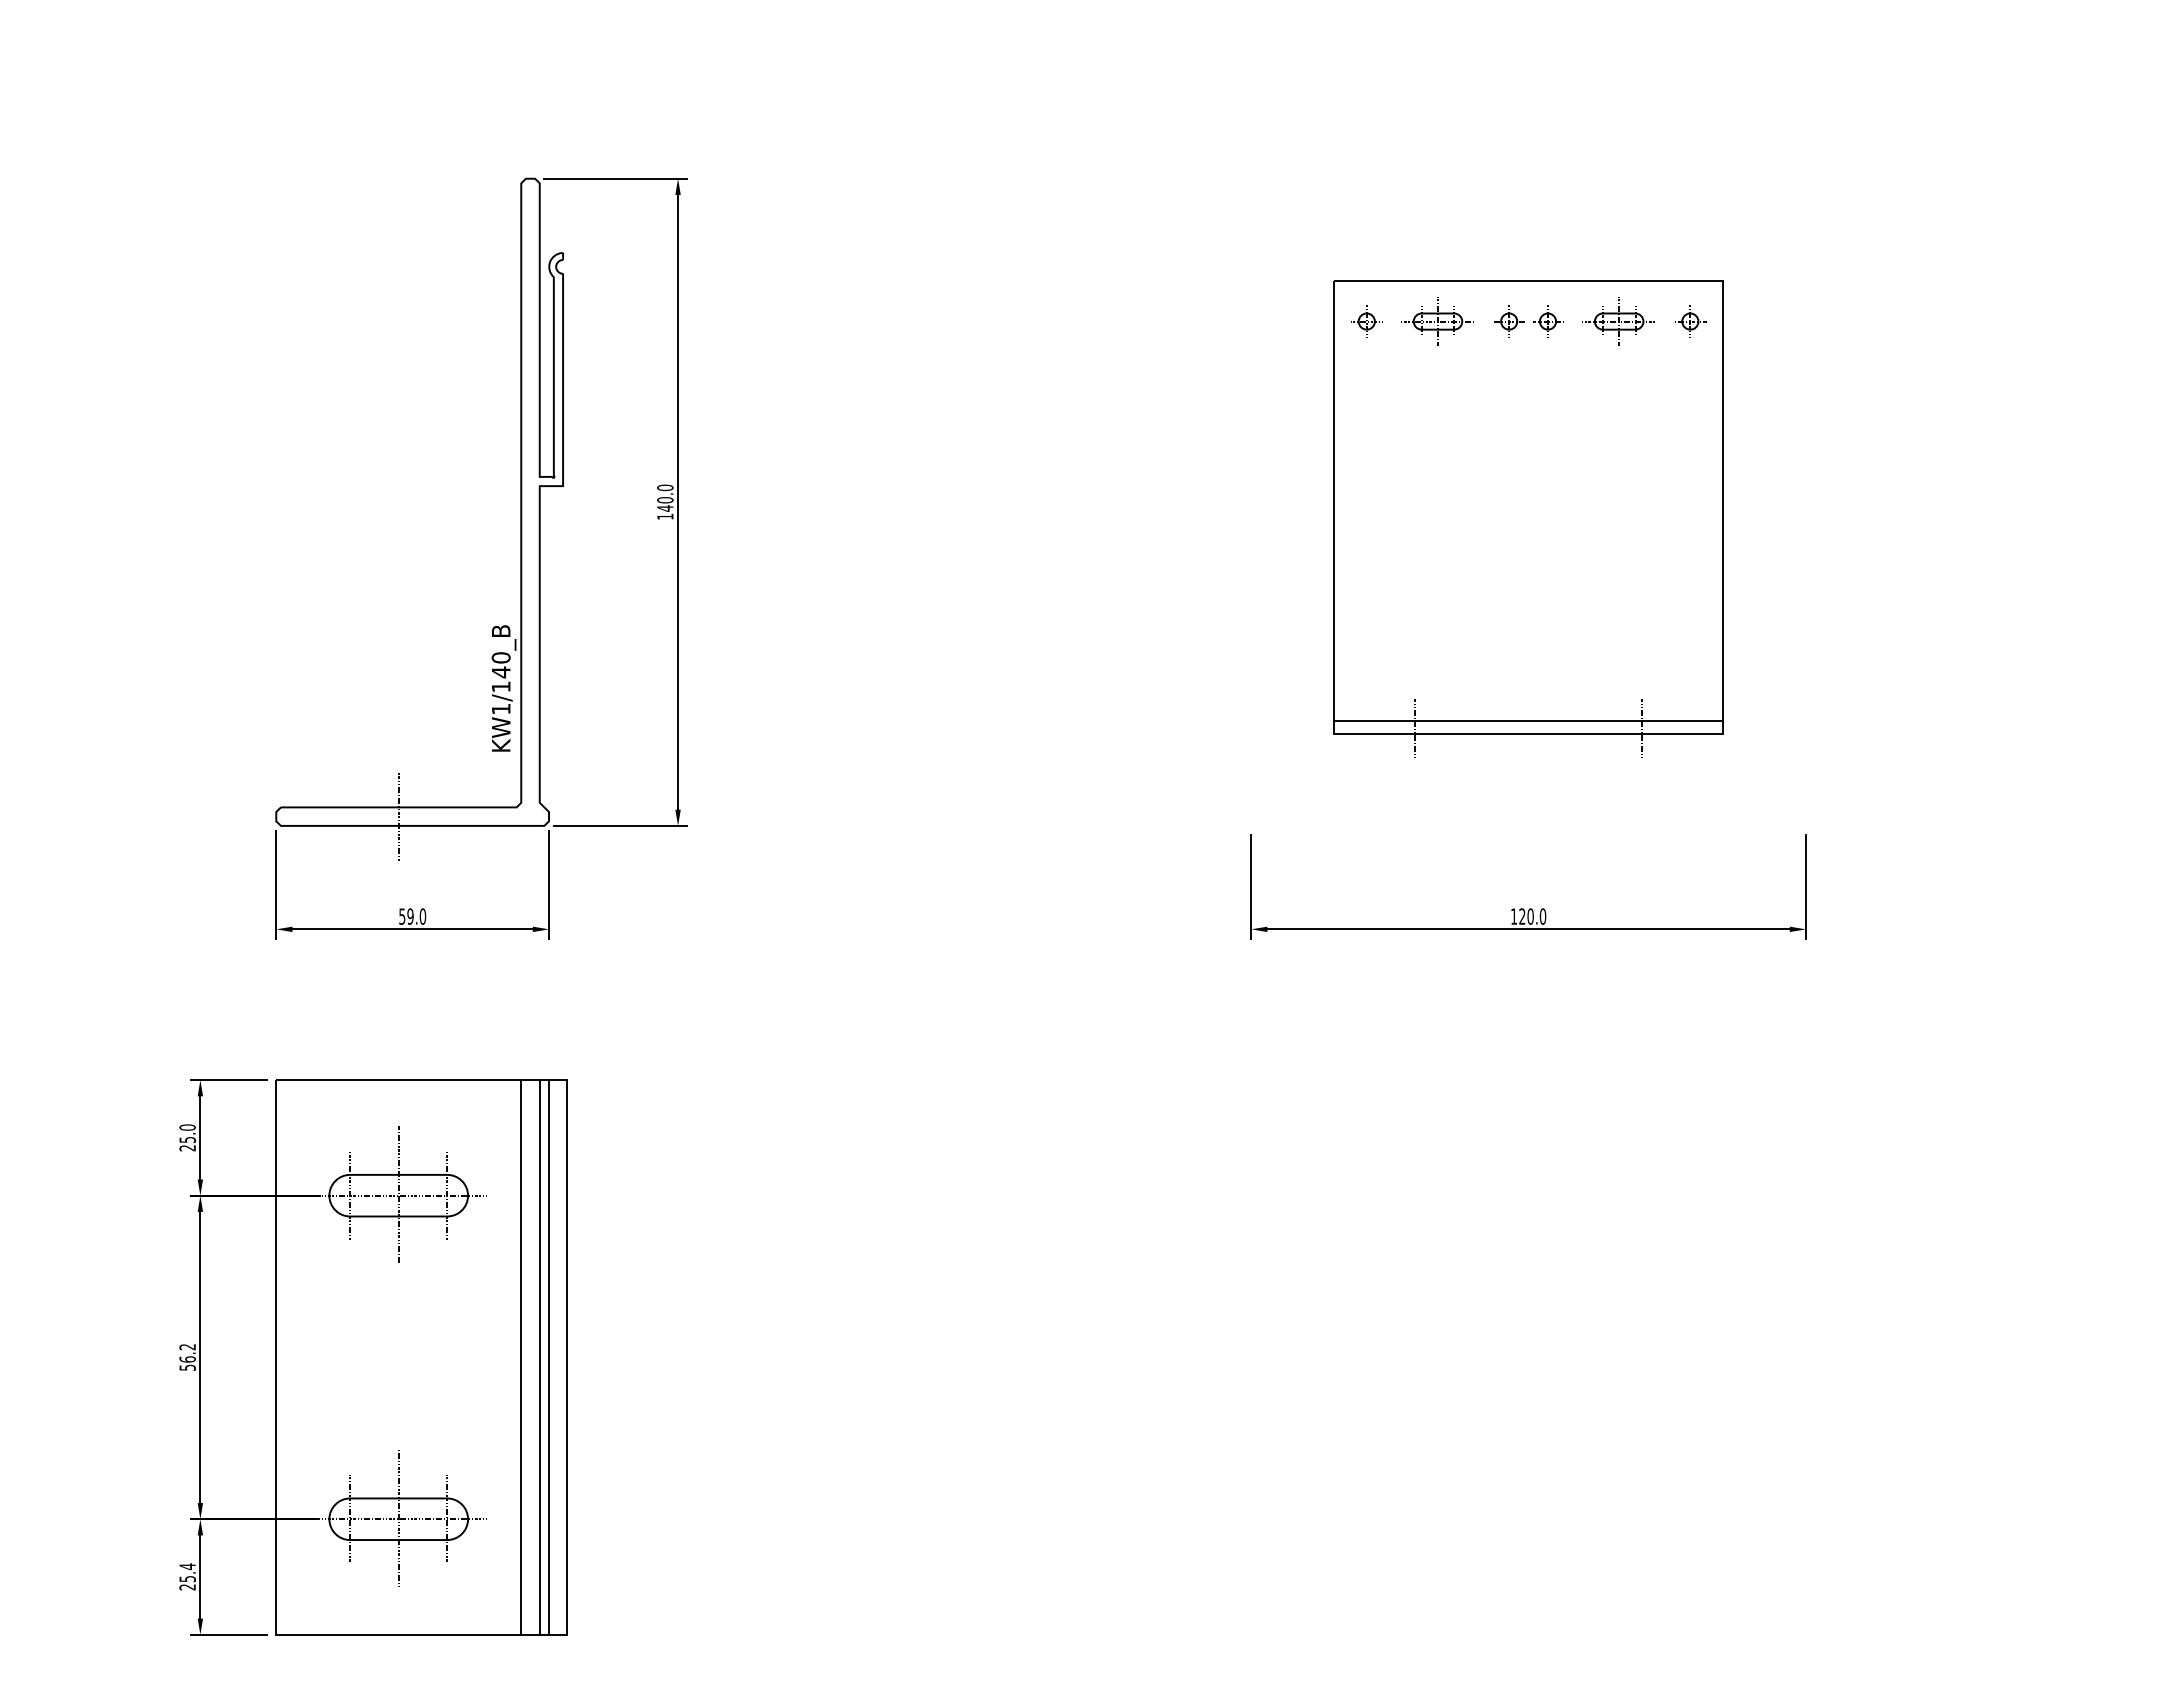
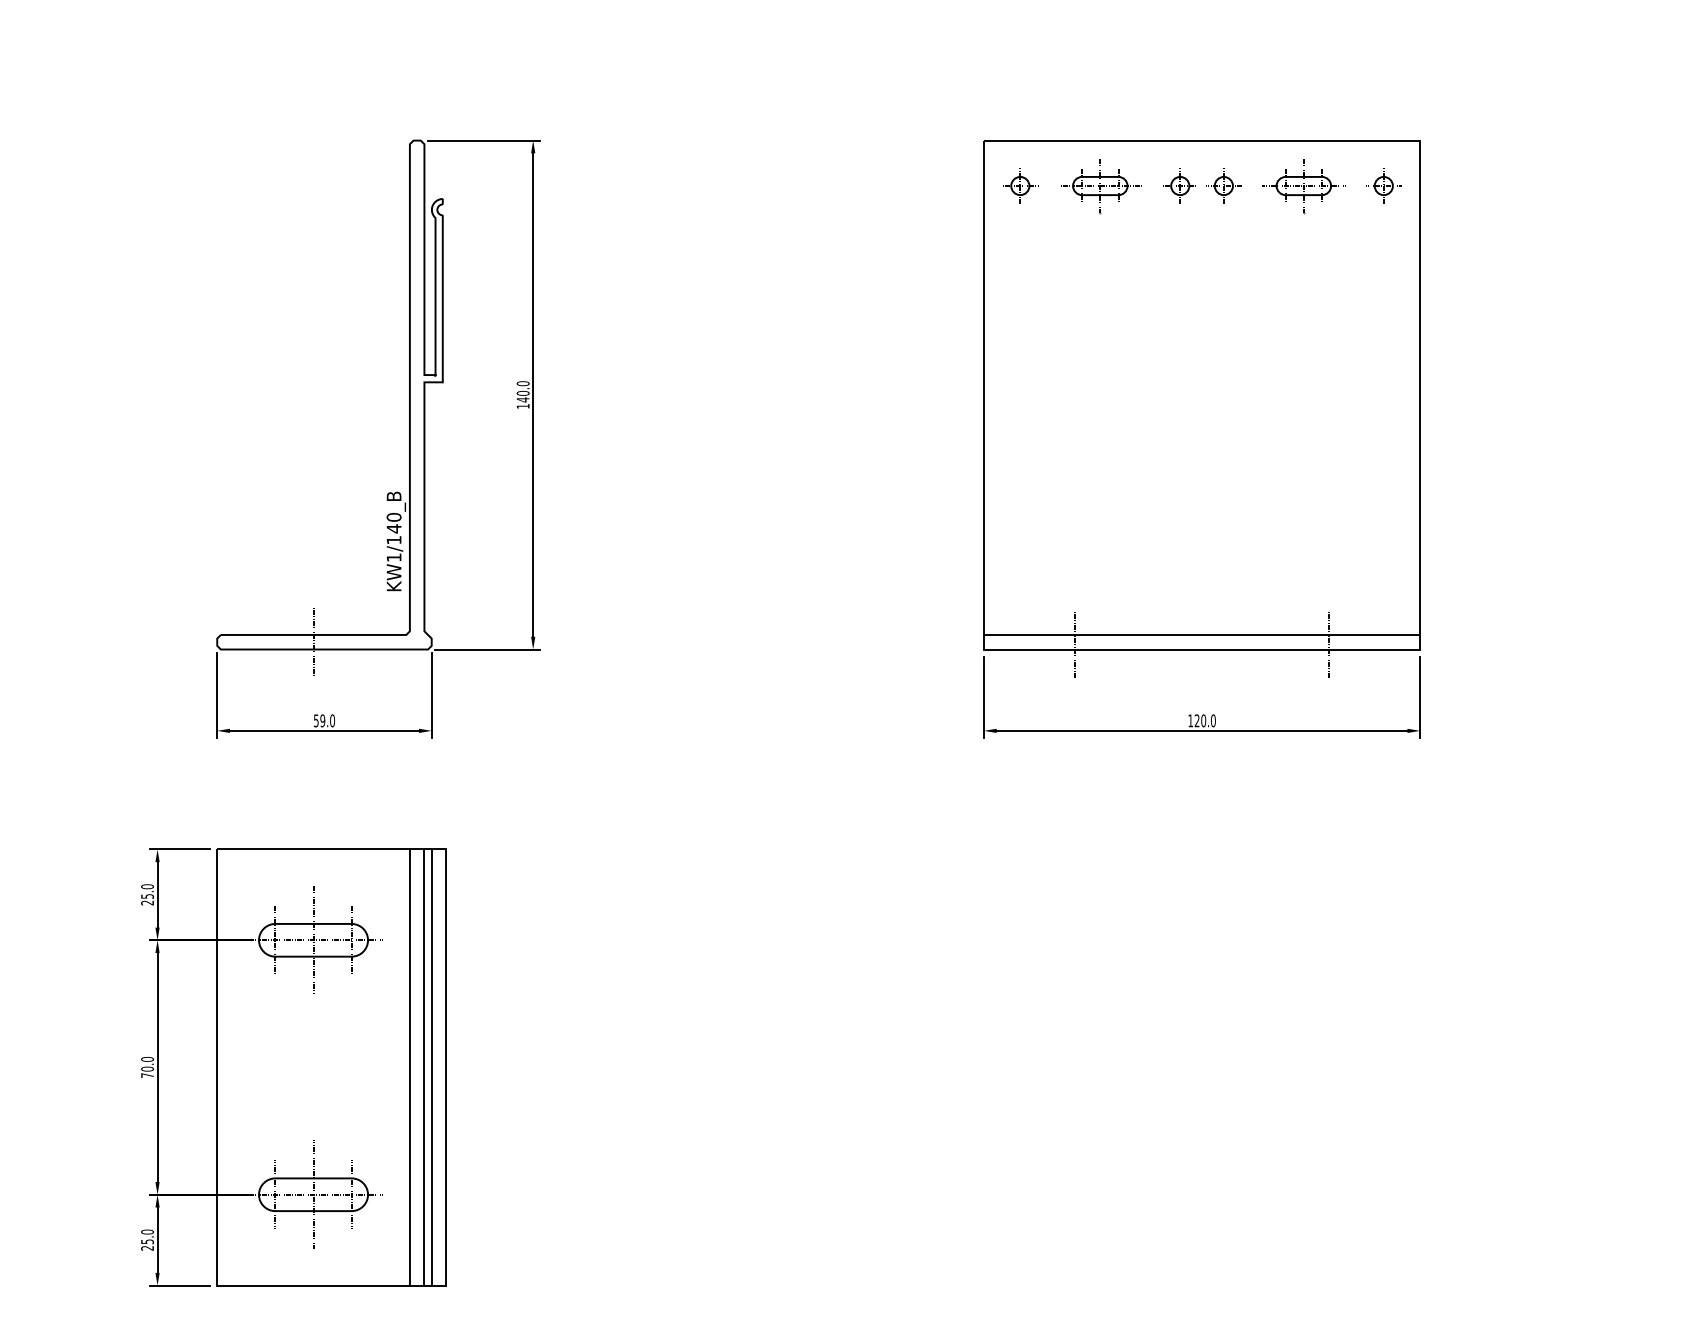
part: (1528, 519) -> (1201, 408), size x1.43
text: (187, 1356) -> (147, 1066), 56.2 -> 70.0
text: (187, 1566) -> (147, 1231), 25.4 -> 25.0

